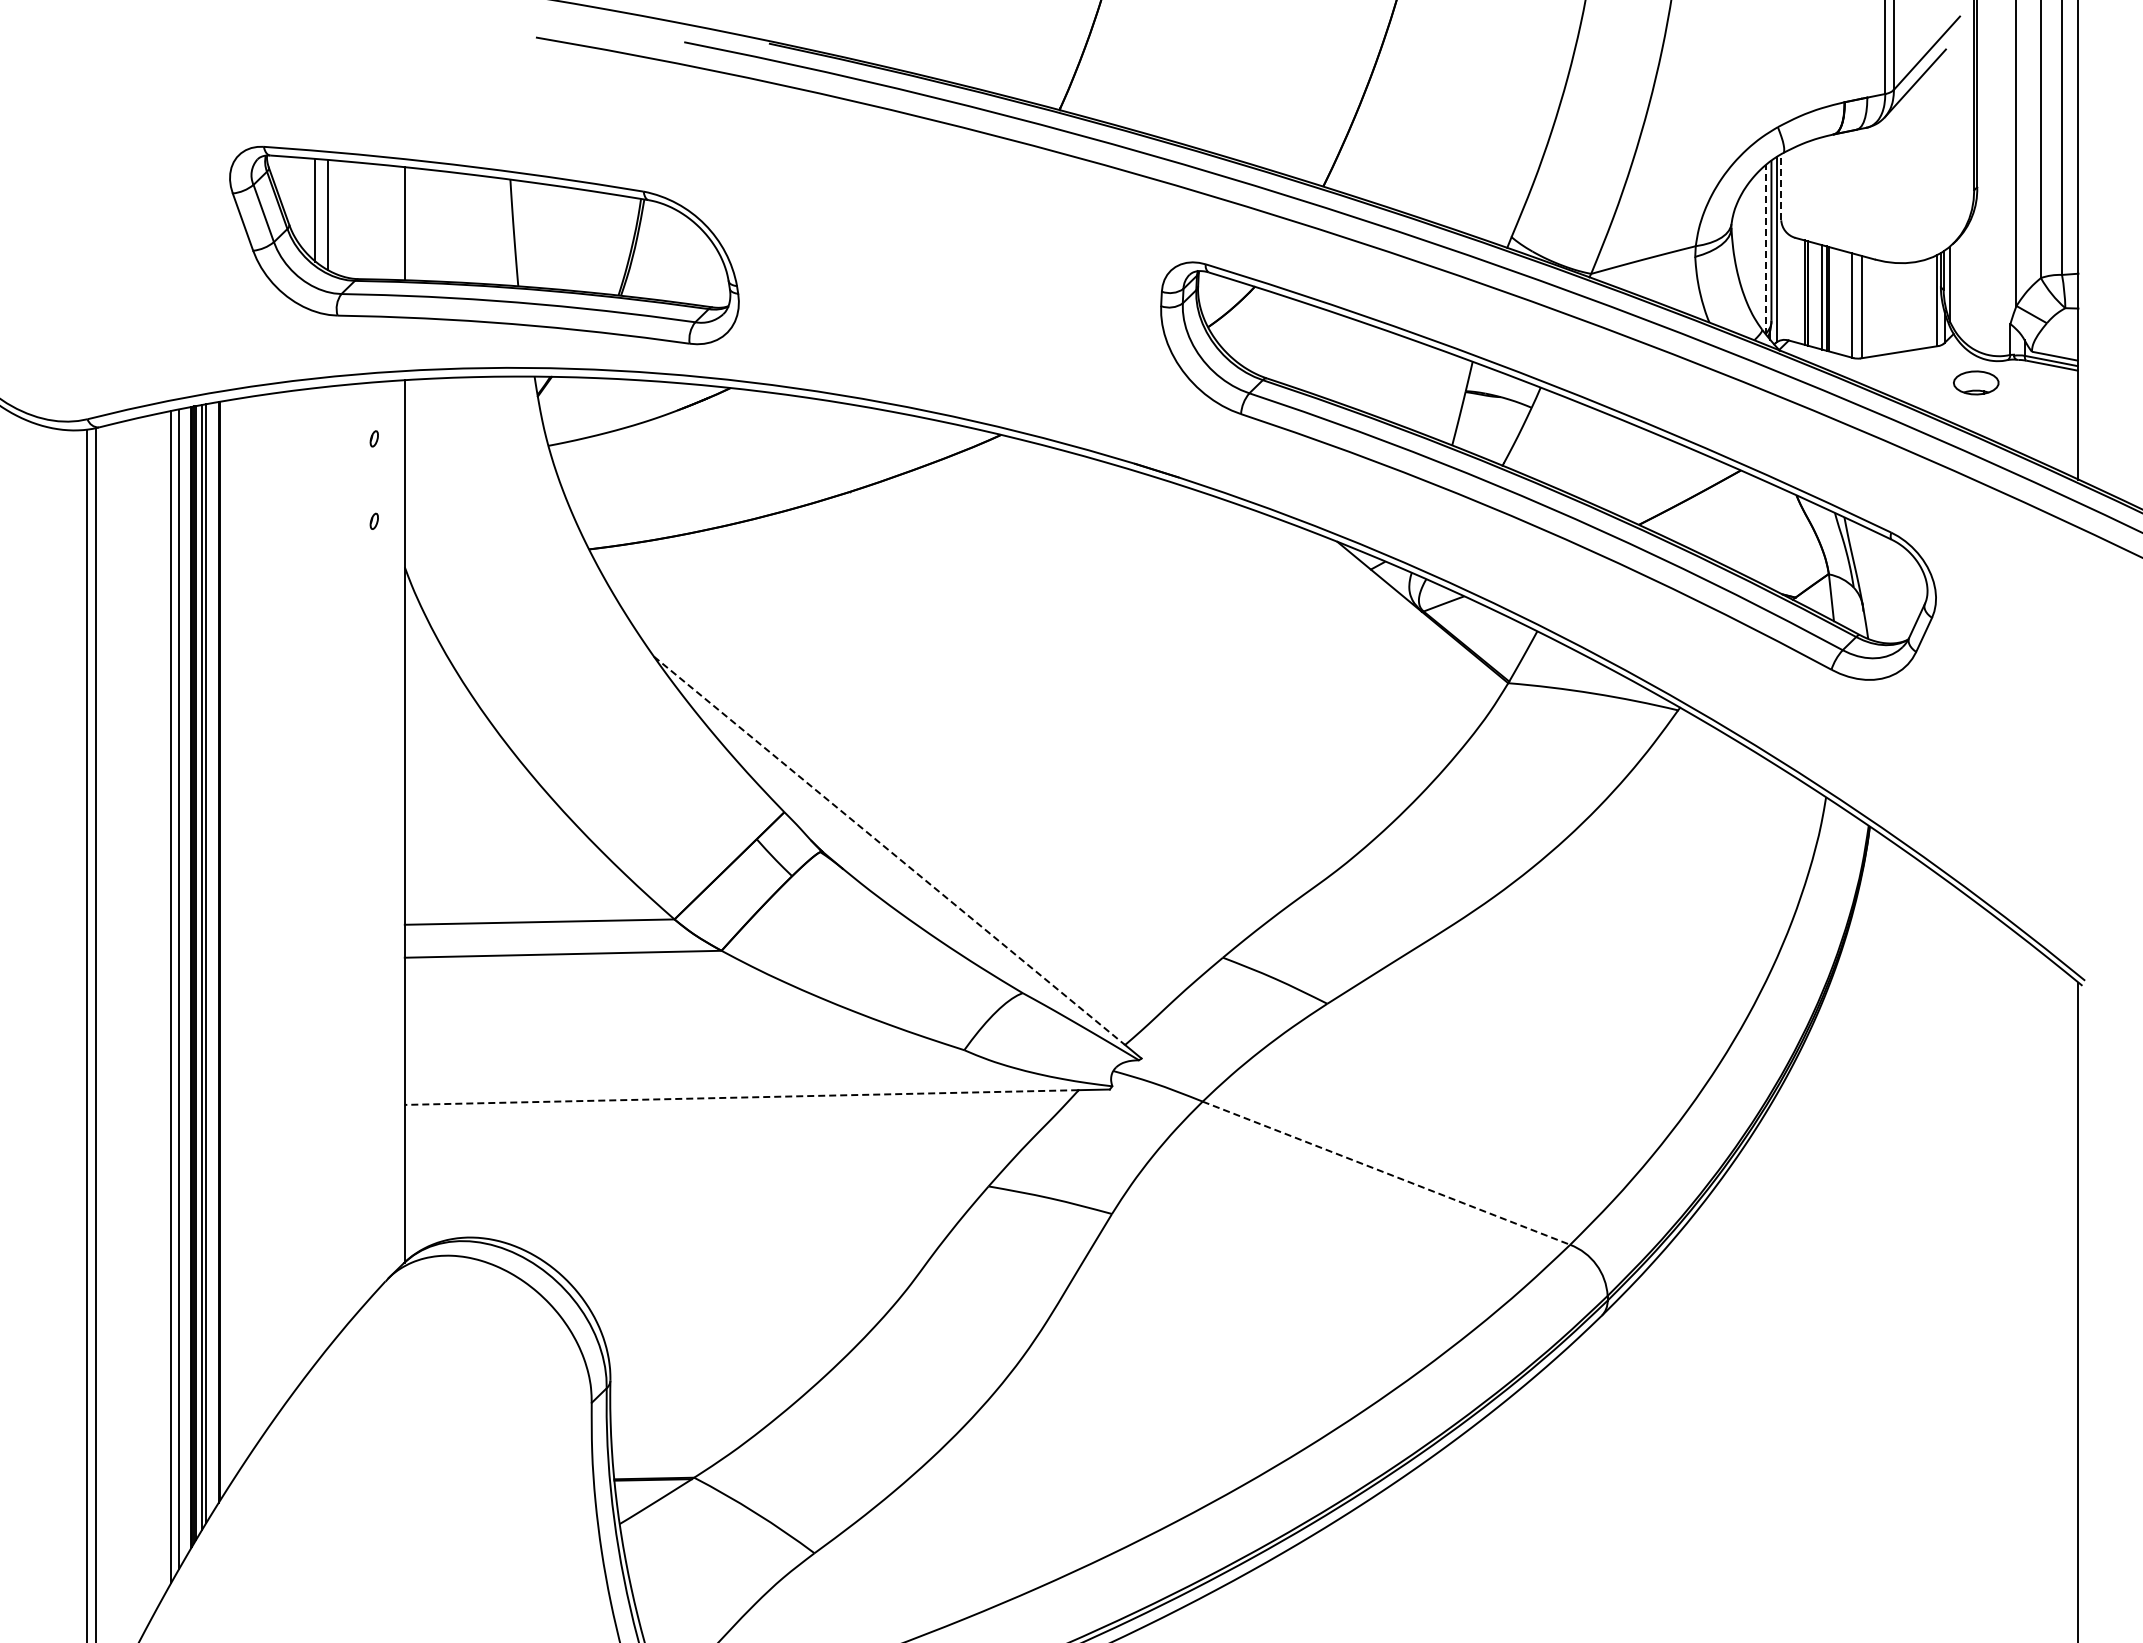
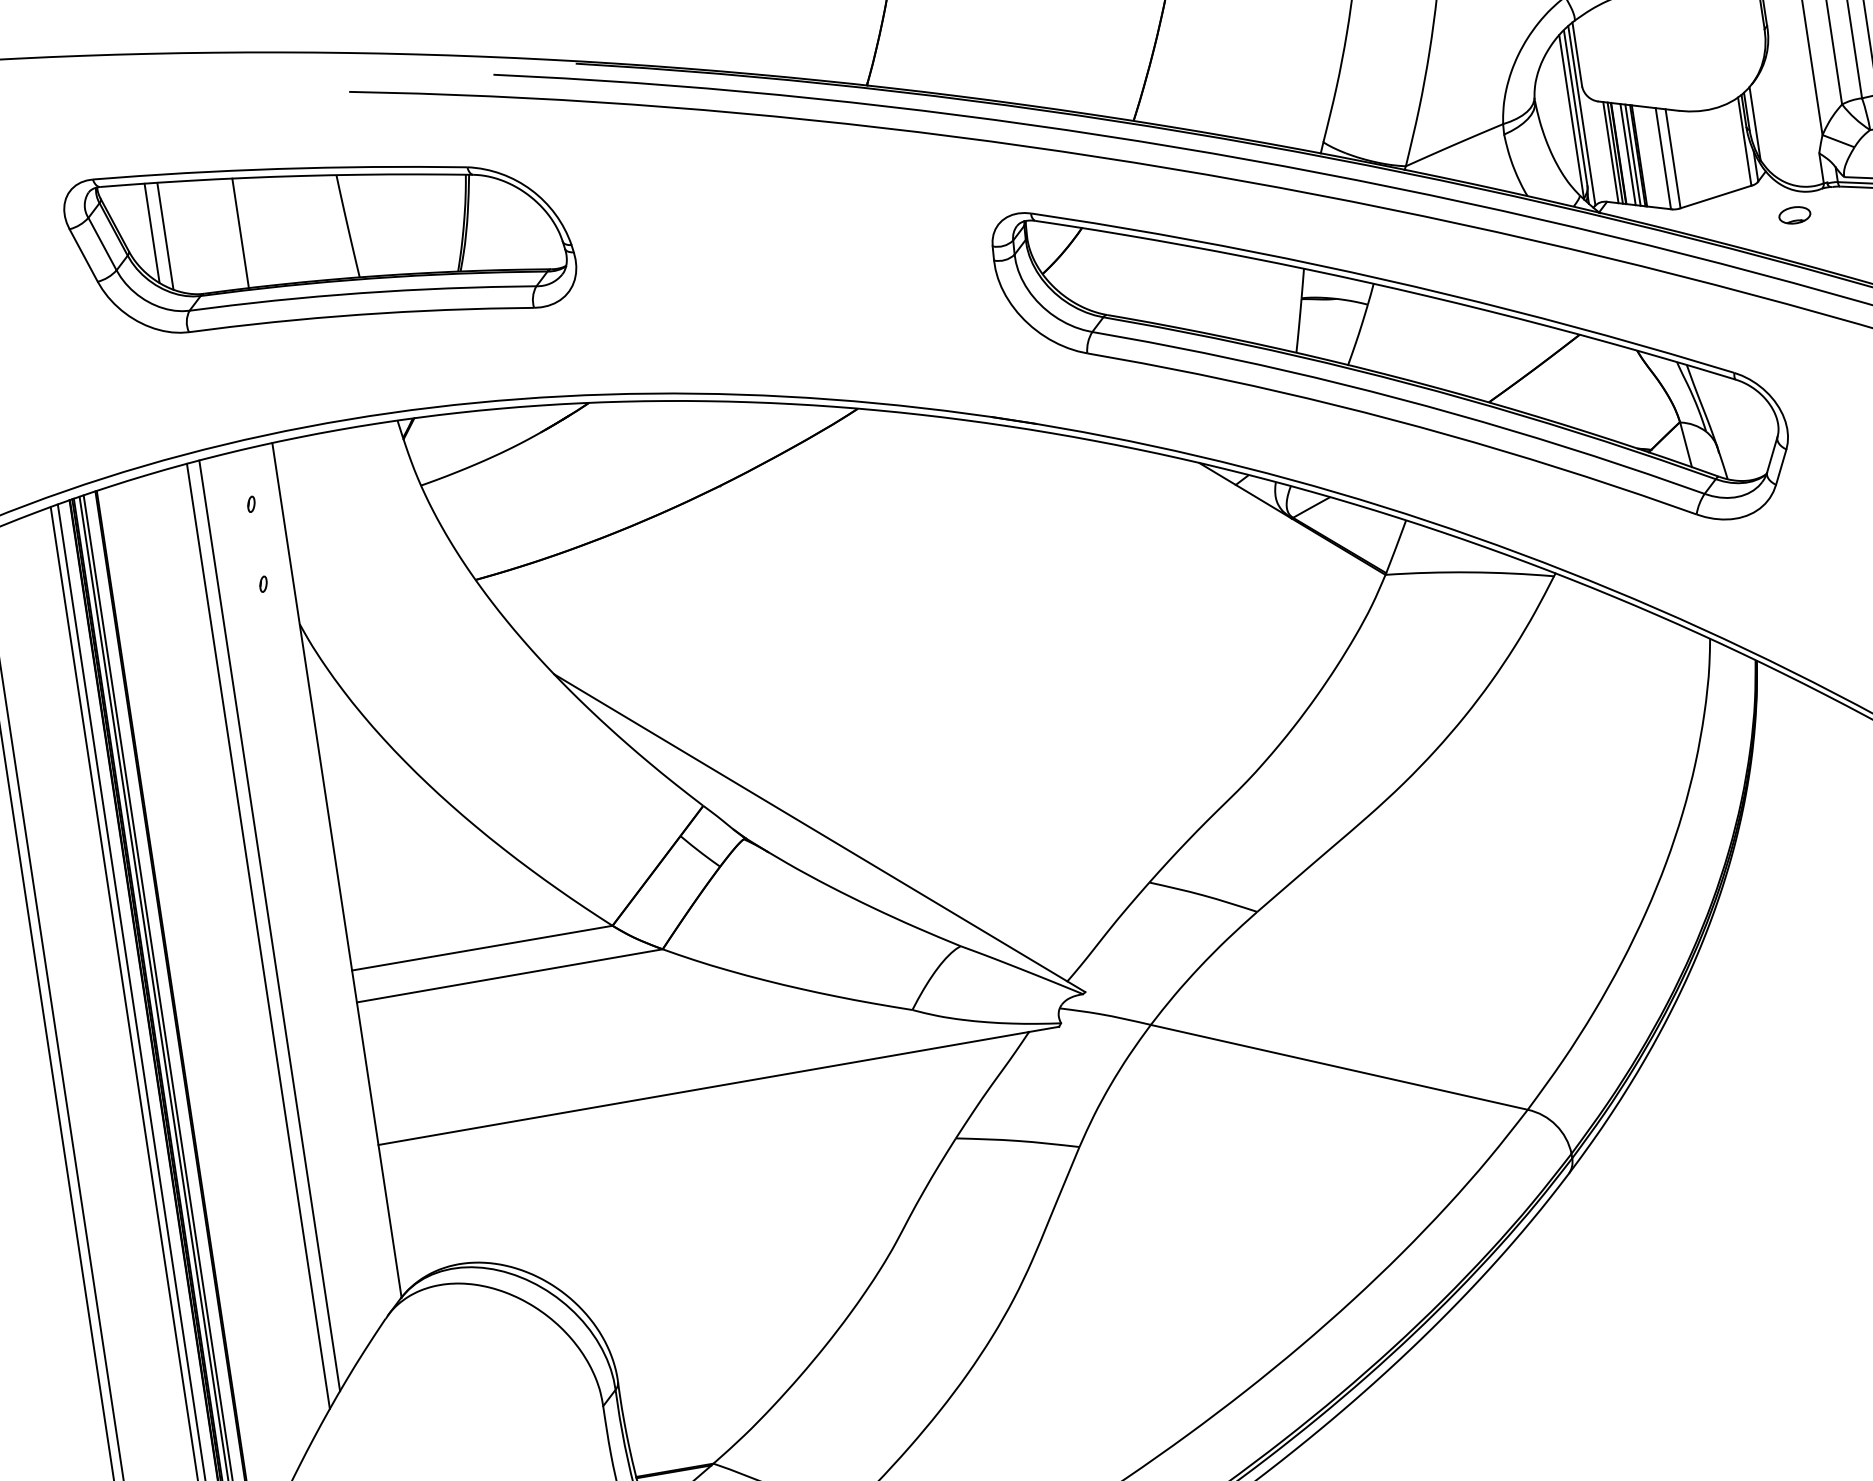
line: (1781, 186) -> (1577, 53), dashed -> solid
part: (484, 245) -> (321, 242), moved
line: (1766, 249) -> (1572, 116), dashed -> solid
line: (1800, 291) -> (1611, 152), added
line: (1817, 295) -> (1628, 154), added
part: (1976, 382) -> (1795, 215), size x0.71
line: (889, 850) -> (810, 827), dashed -> solid
line: (328, 866) -> (269, 925), added
line: (315, 875) -> (258, 935), added
line: (741, 1097) -> (703, 1088), dashed -> solid
line: (1386, 1173) -> (1339, 1067), dashed -> solid

